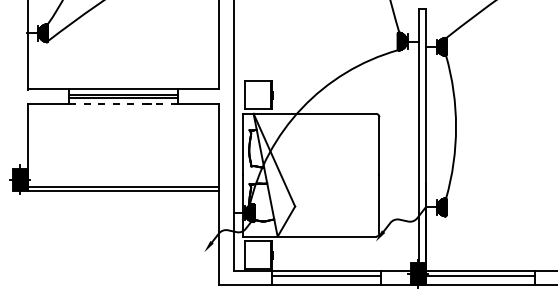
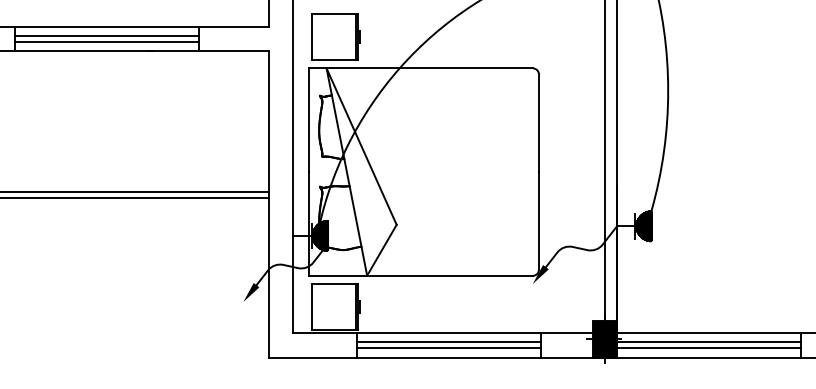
line: (124, 103) -> (108, 50), dashed -> solid
line: (325, 279) -> (447, 347), added
line: (479, 279) -> (707, 347), added

